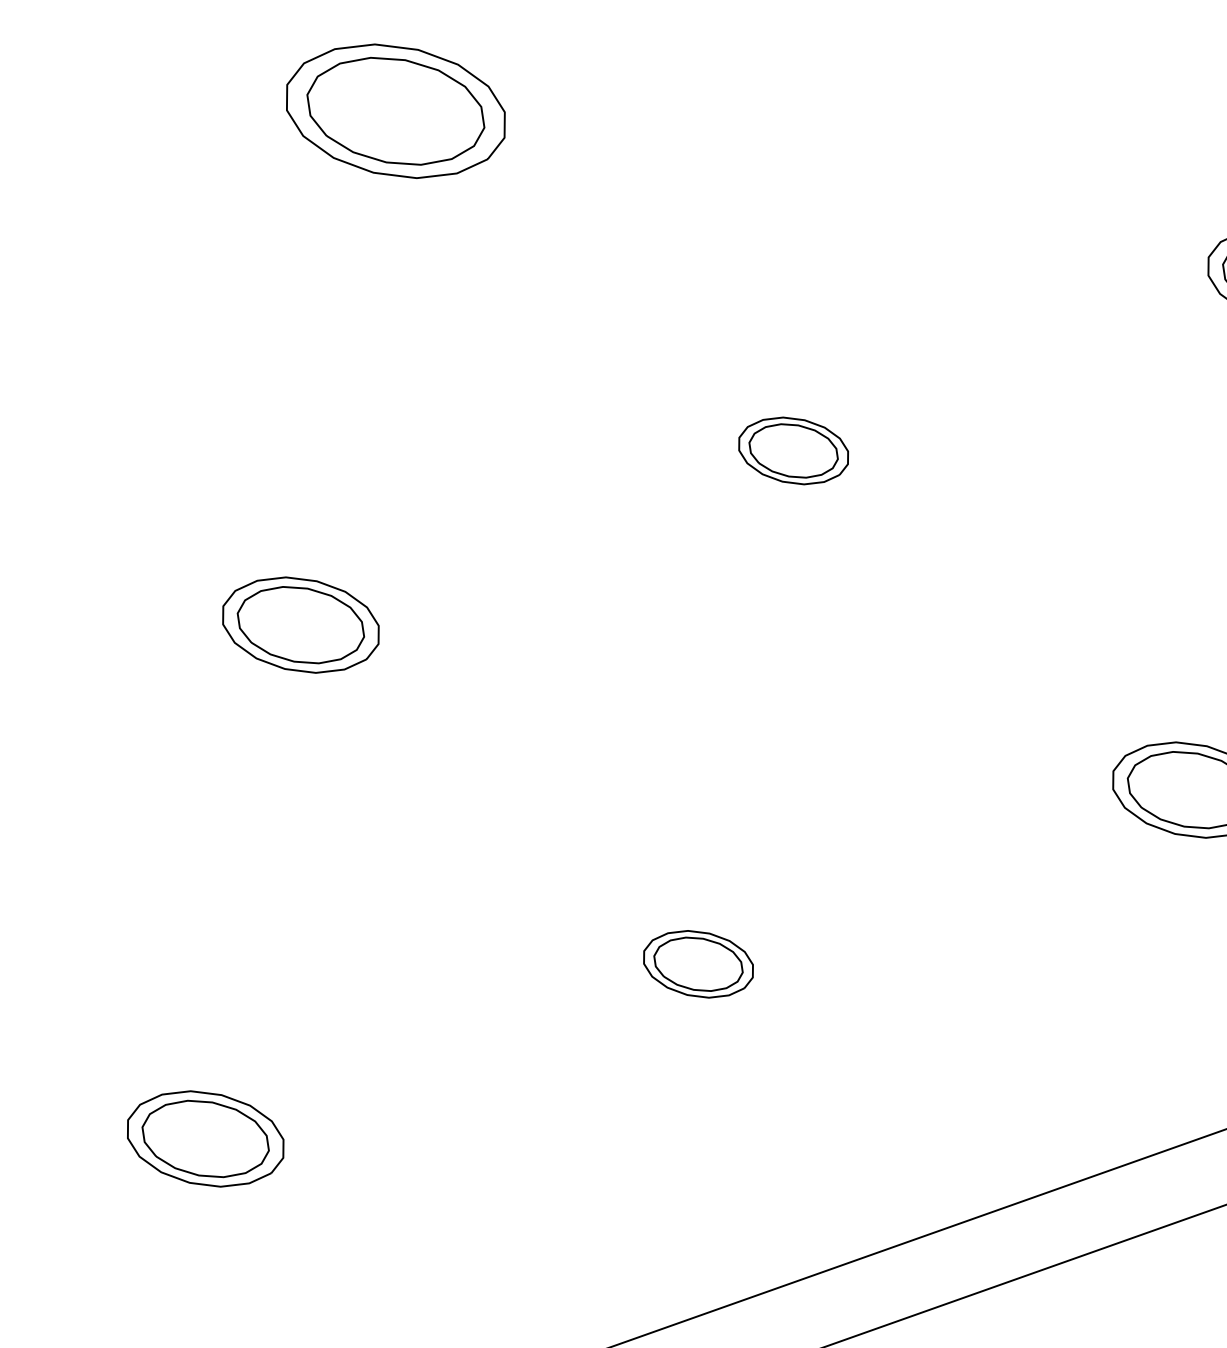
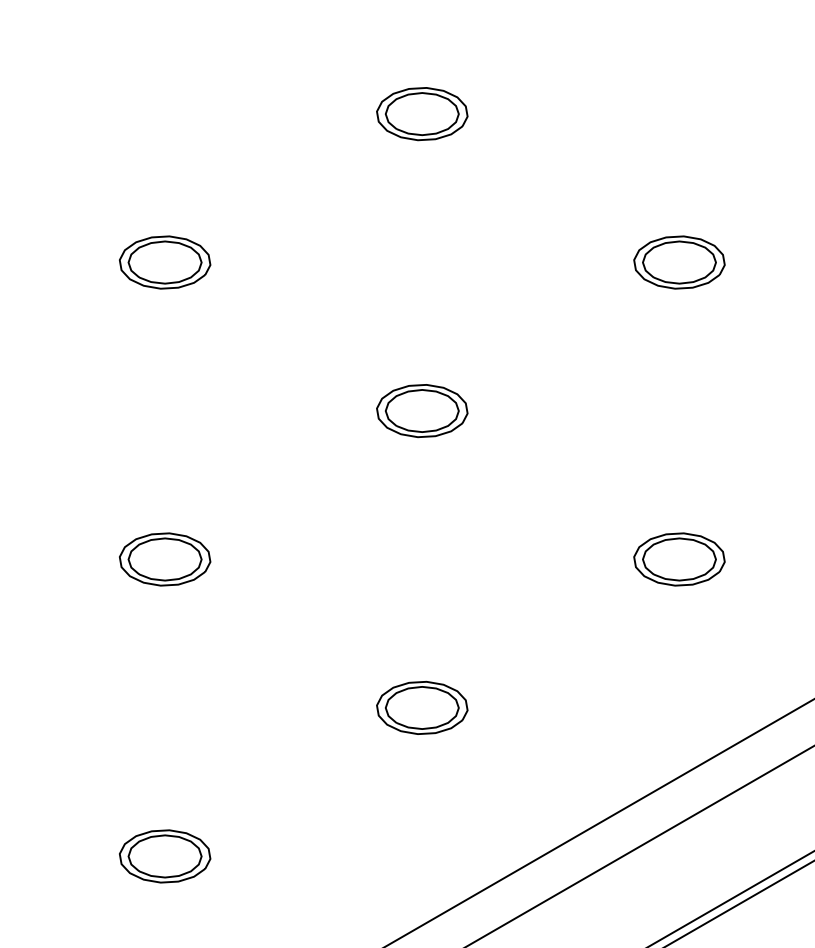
part: (396, 111) -> (165, 262), size x0.71
part: (793, 451) -> (422, 411), size x1.43
part: (698, 963) -> (422, 707), size x1.43

